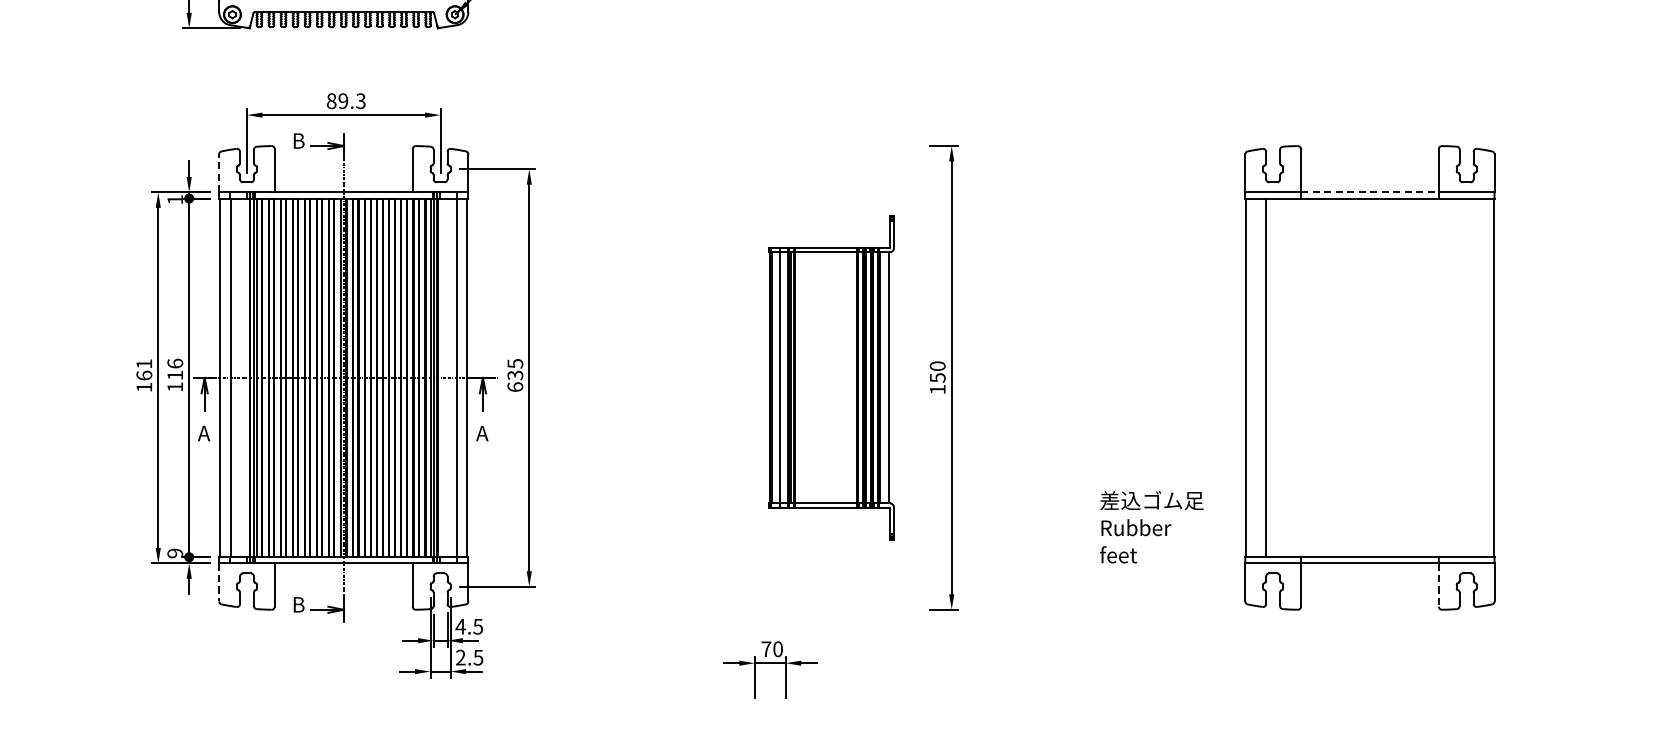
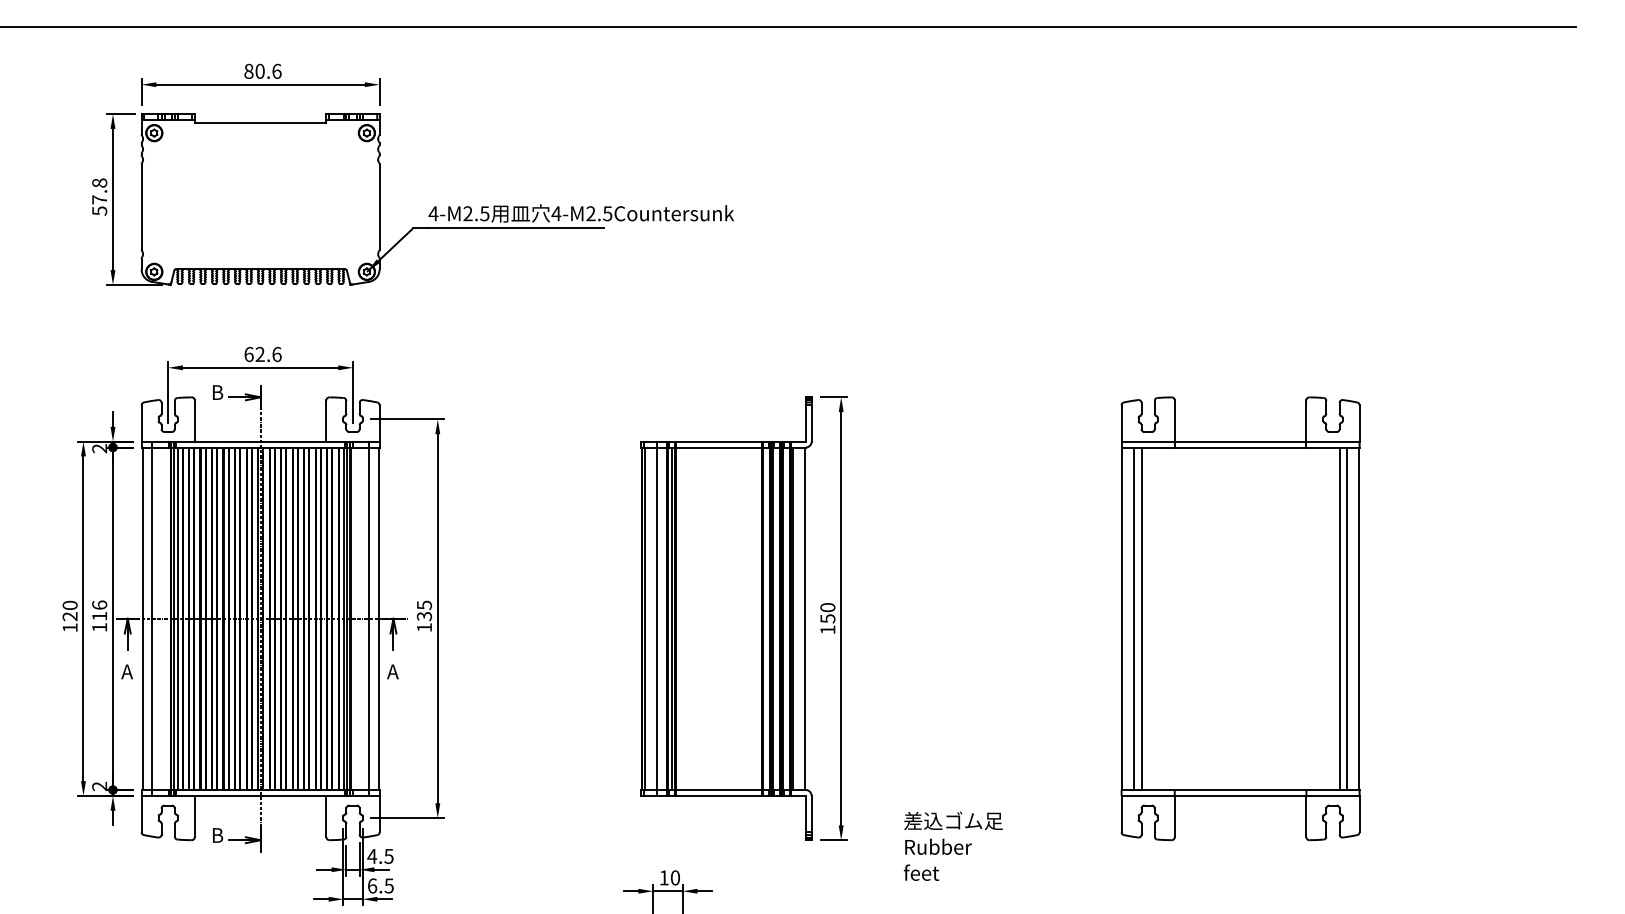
text: (345, 101) -> (262, 354), 89.3 -> 62.6
line: (219, 172) -> (141, 422), dashed -> solid
line: (1369, 192) -> (1240, 441), dashed -> solid
text: (175, 199) -> (99, 448), 1 -> 2
text: (143, 369) -> (69, 610), 161 -> 120
part: (831, 377) -> (726, 618), size x1.43
line: (1258, 377) -> (1134, 618), added
line: (1473, 377) -> (1339, 618), added
line: (1480, 377) -> (1346, 618), added
text: (515, 387) -> (424, 627), 635 -> 135
text: (1150, 526) -> (952, 845), moved
text: (175, 553) -> (99, 786), 9 -> 2
line: (219, 582) -> (141, 814), dashed -> solid
line: (1438, 584) -> (1306, 816), dashed -> solid
text: (765, 648) -> (663, 877), 70 -> 10
text: (460, 657) -> (372, 885), 2.5 -> 6.5

